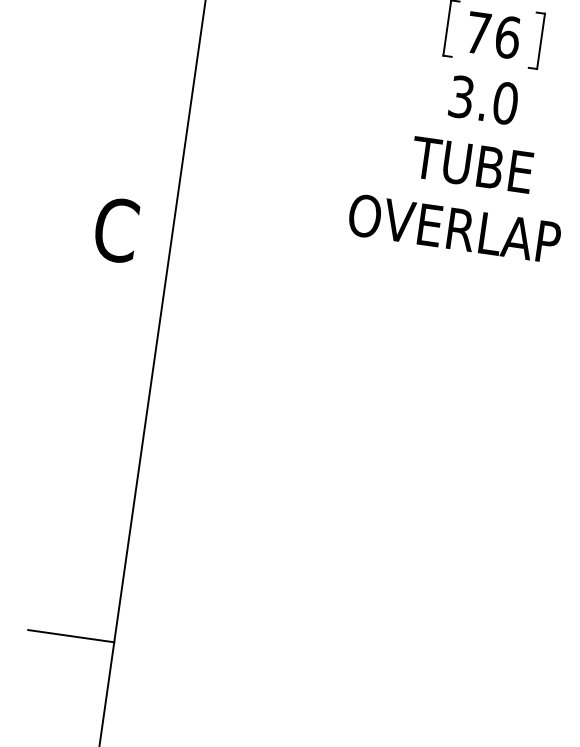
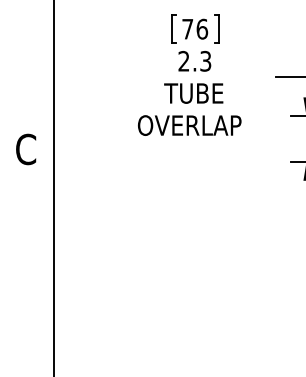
text: (482, 100) -> (194, 61), 3.0 -> 2.3
line: (71, 637) -> (32, 349), removed

